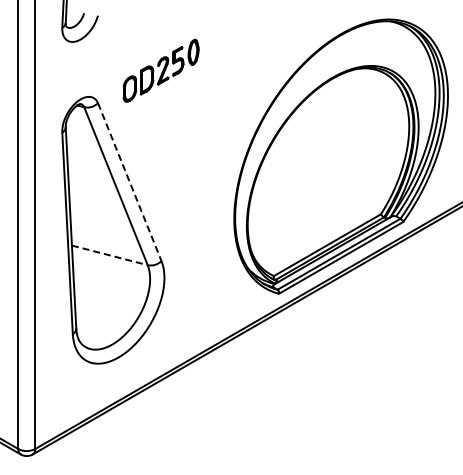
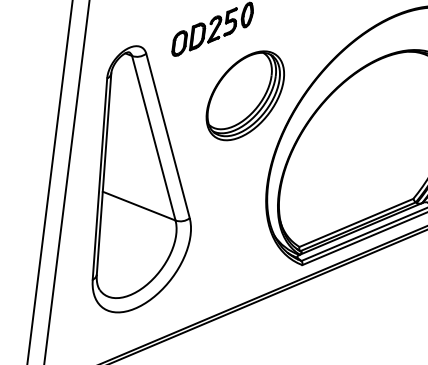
part: (201, 132) -> (245, 95), added
line: (129, 182) -> (167, 136), dashed -> solid
line: (110, 255) -> (139, 206), dashed -> solid

